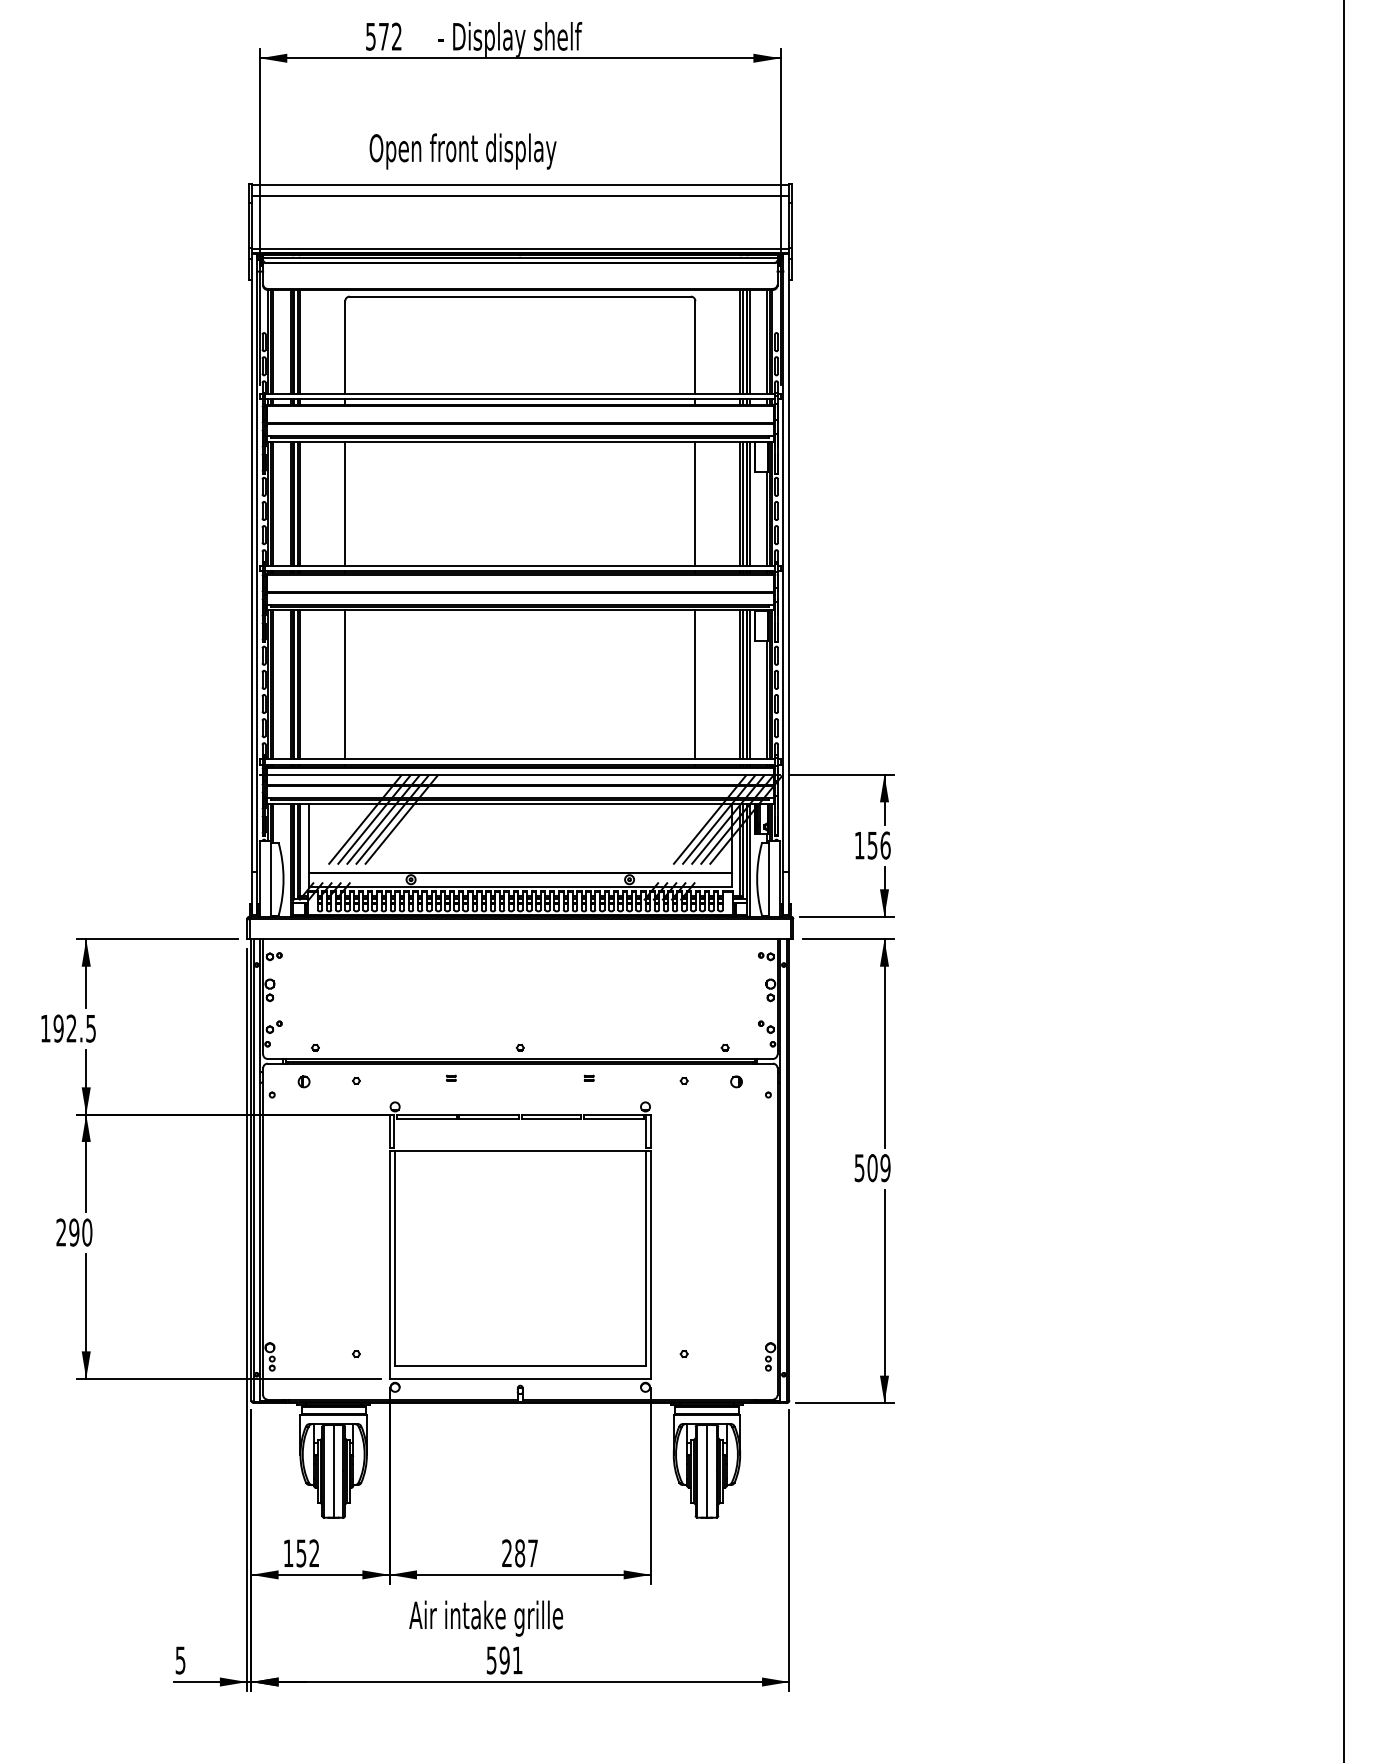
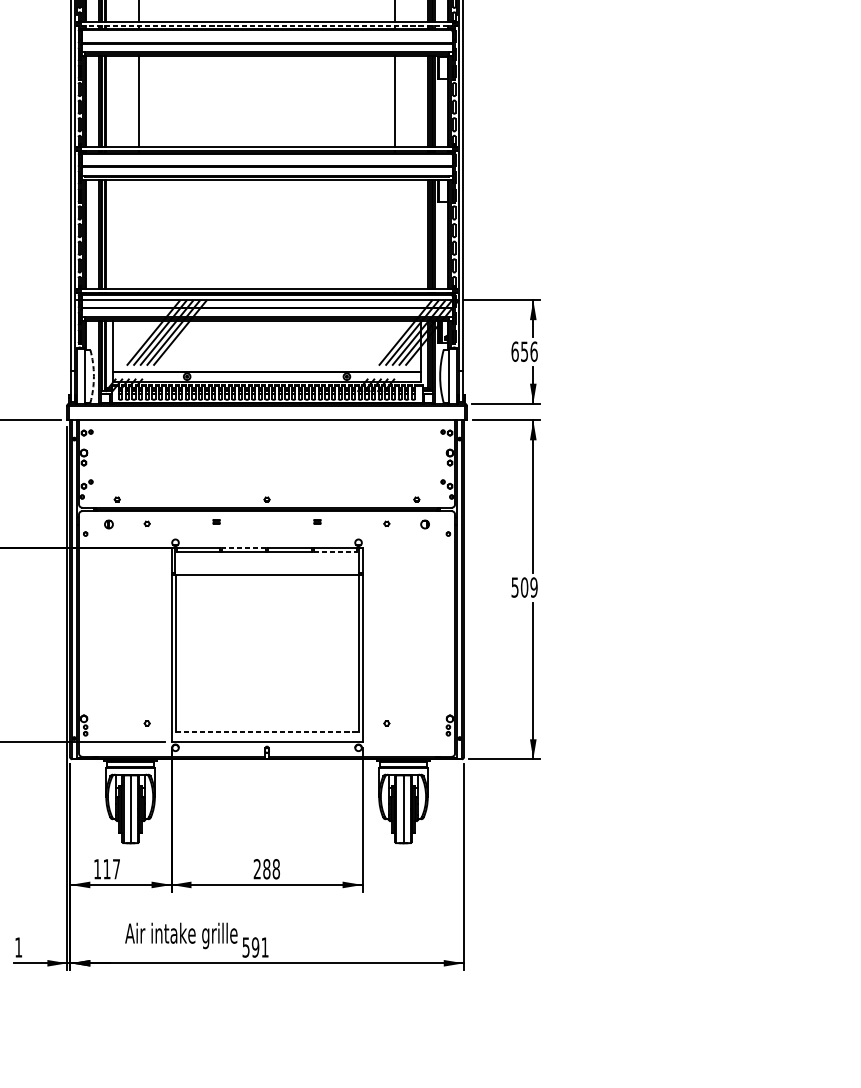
line: (520, 399) -> (267, 25), solid -> dashed
line: (345, 684) -> (139, 233), removed
line: (695, 684) -> (395, 233), removed
text: (859, 845) -> (515, 351), 156 -> 656
arc: (283, 879) -> (93, 376), solid -> dashed
line: (489, 1114) -> (244, 548), solid -> dashed
line: (613, 1119) -> (335, 552), solid -> dashed
line: (520, 1365) -> (267, 731), solid -> dashed
text: (307, 1553) -> (111, 869), 152 -> 117
text: (533, 1553) -> (276, 869), 287 -> 288
text: (486, 1618) -> (181, 935), moved
text: (180, 1660) -> (18, 947), 5 -> 1

